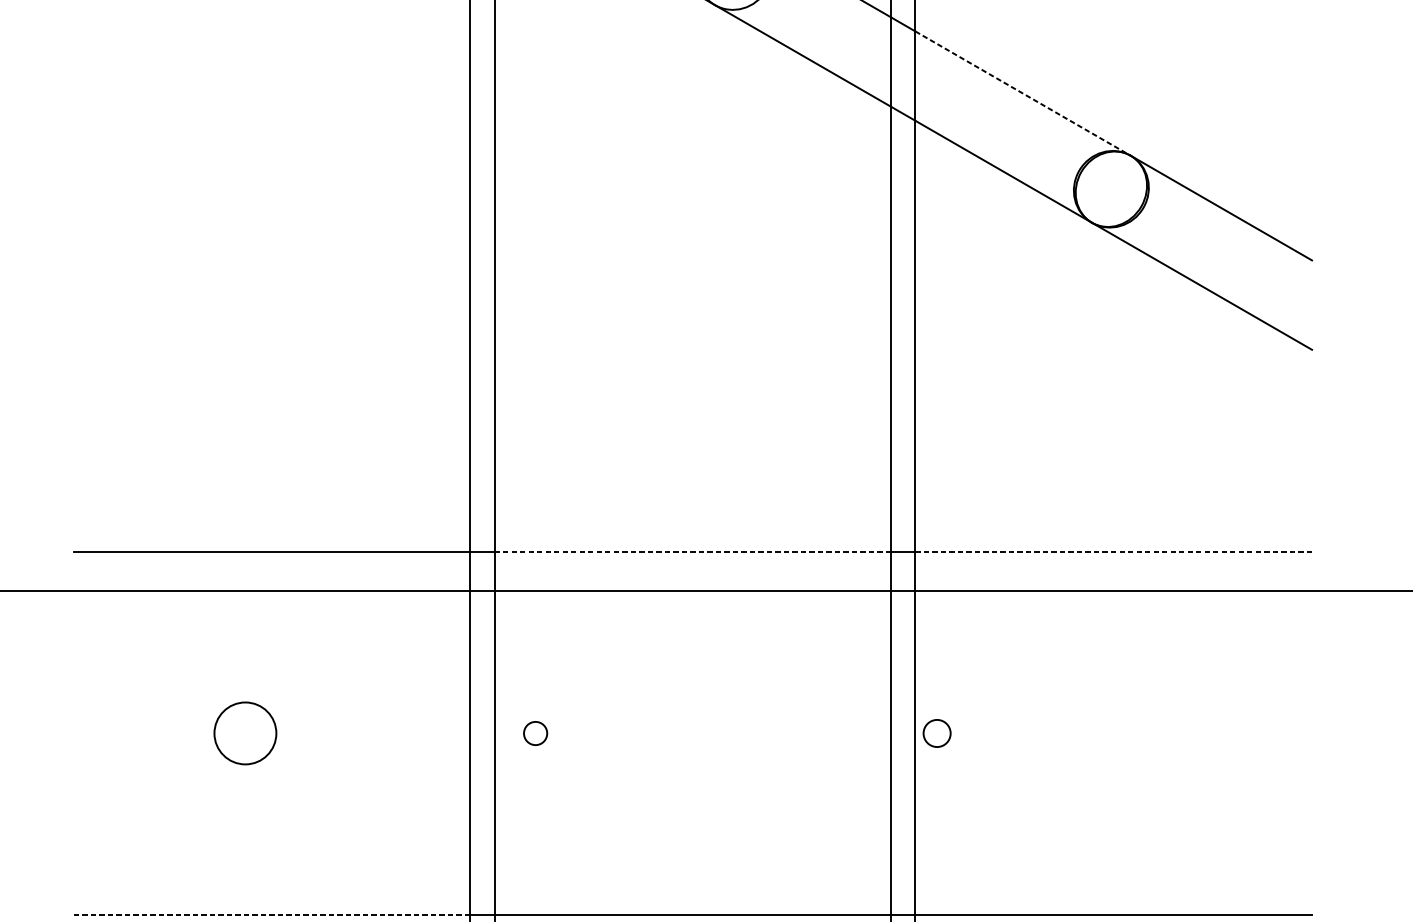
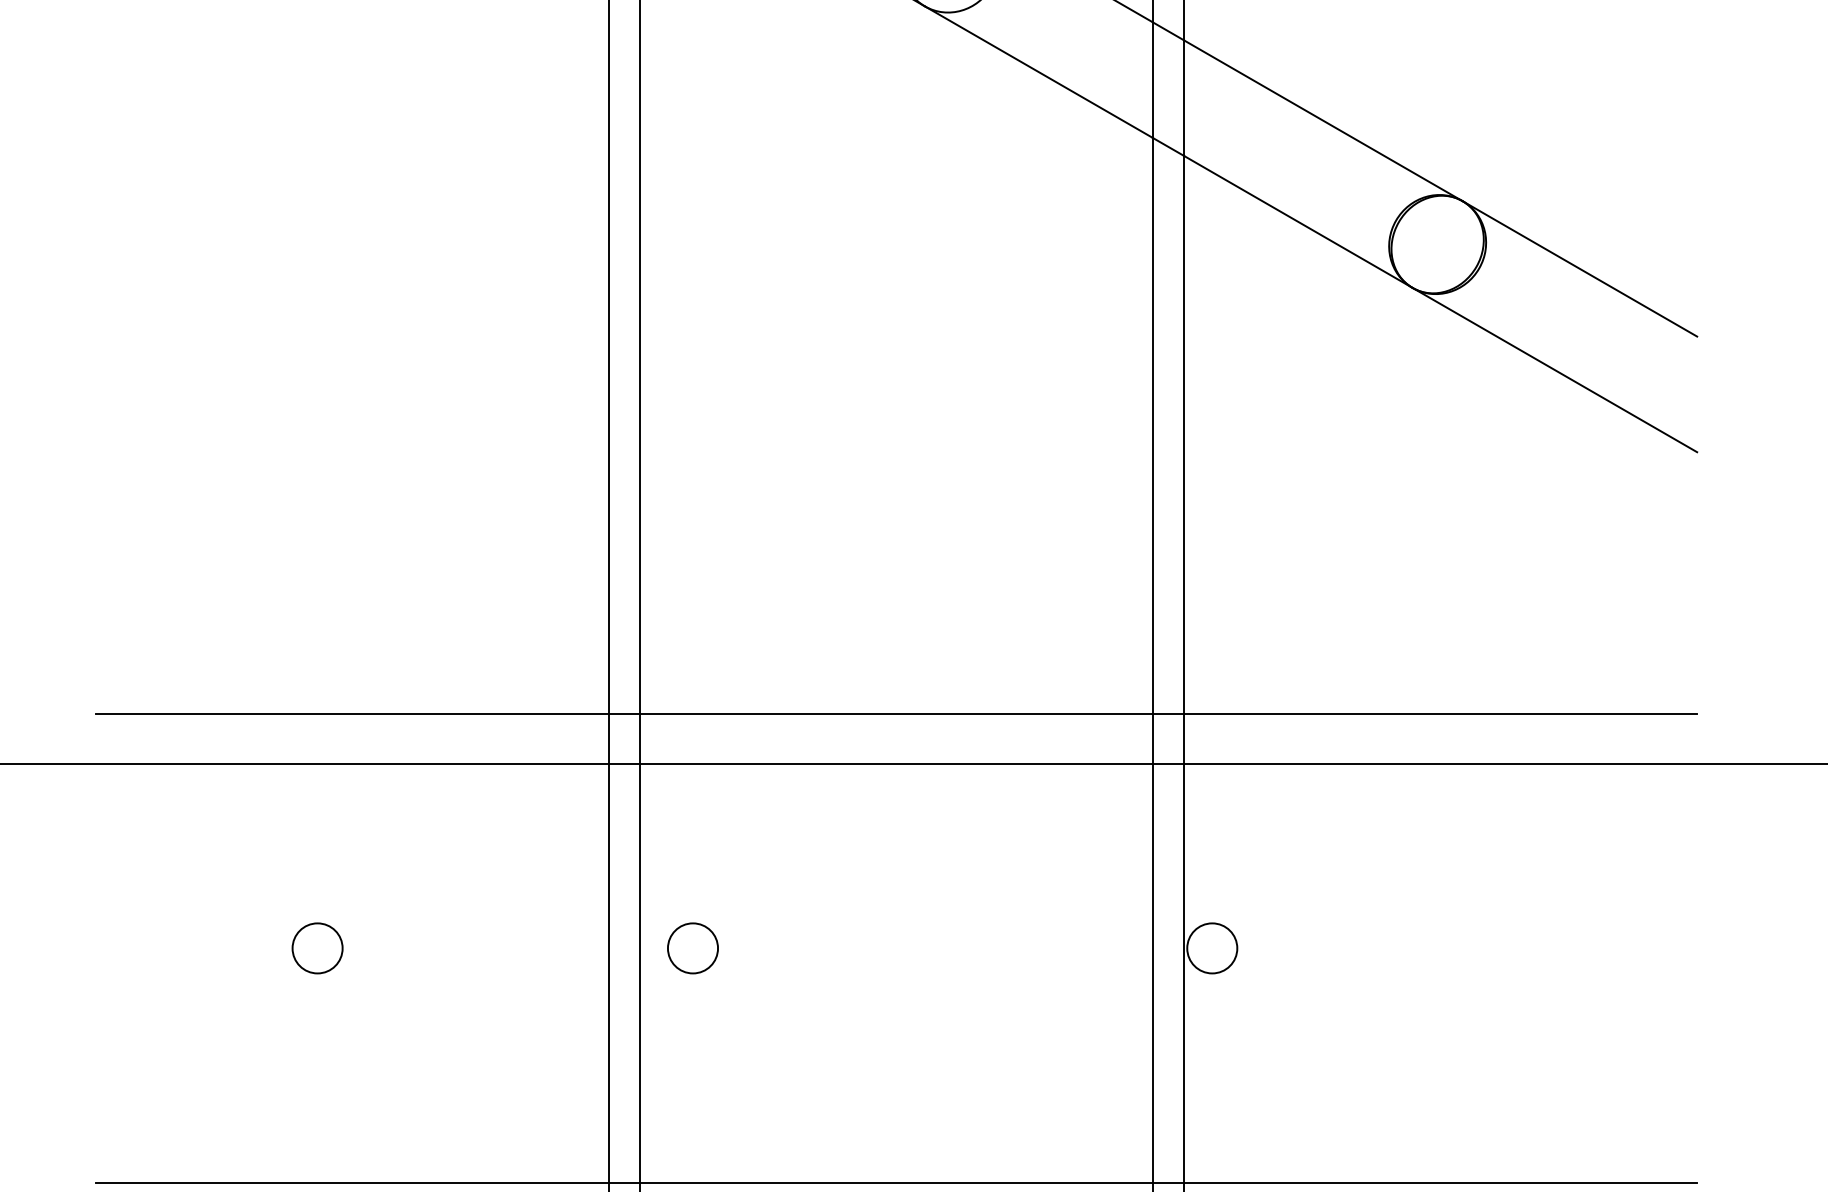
line: (1023, 93) -> (1323, 120), dashed -> solid
line: (692, 551) -> (896, 713), dashed -> solid
line: (1113, 551) -> (1440, 713), dashed -> solid
circle: (245, 733) -> (317, 948), size x0.62
circle: (535, 733) -> (692, 948), size x1.67
circle: (937, 733) -> (1212, 948), size x1.43
line: (272, 915) -> (352, 1183), dashed -> solid

